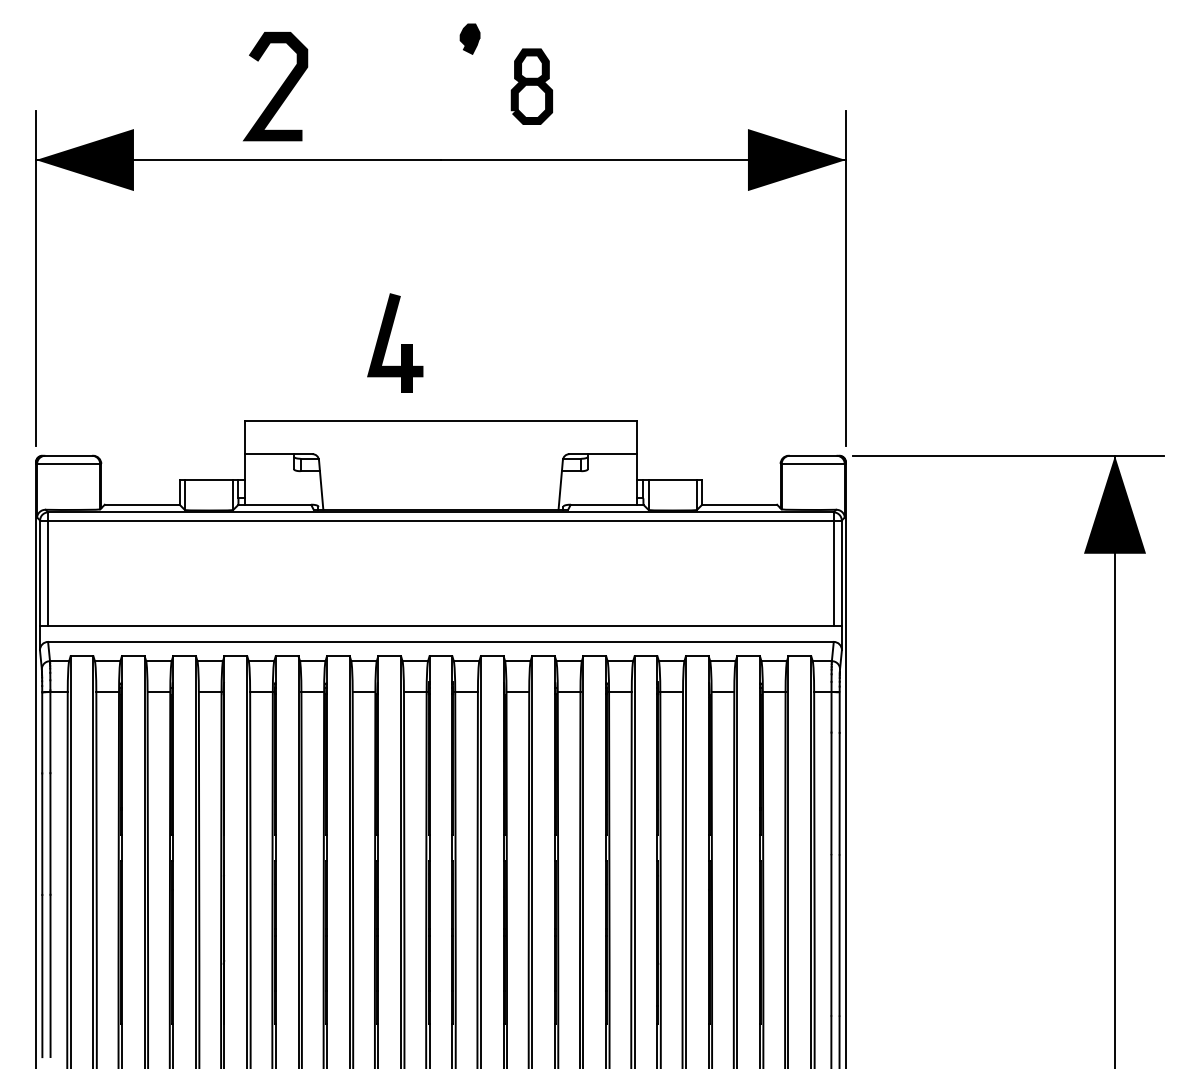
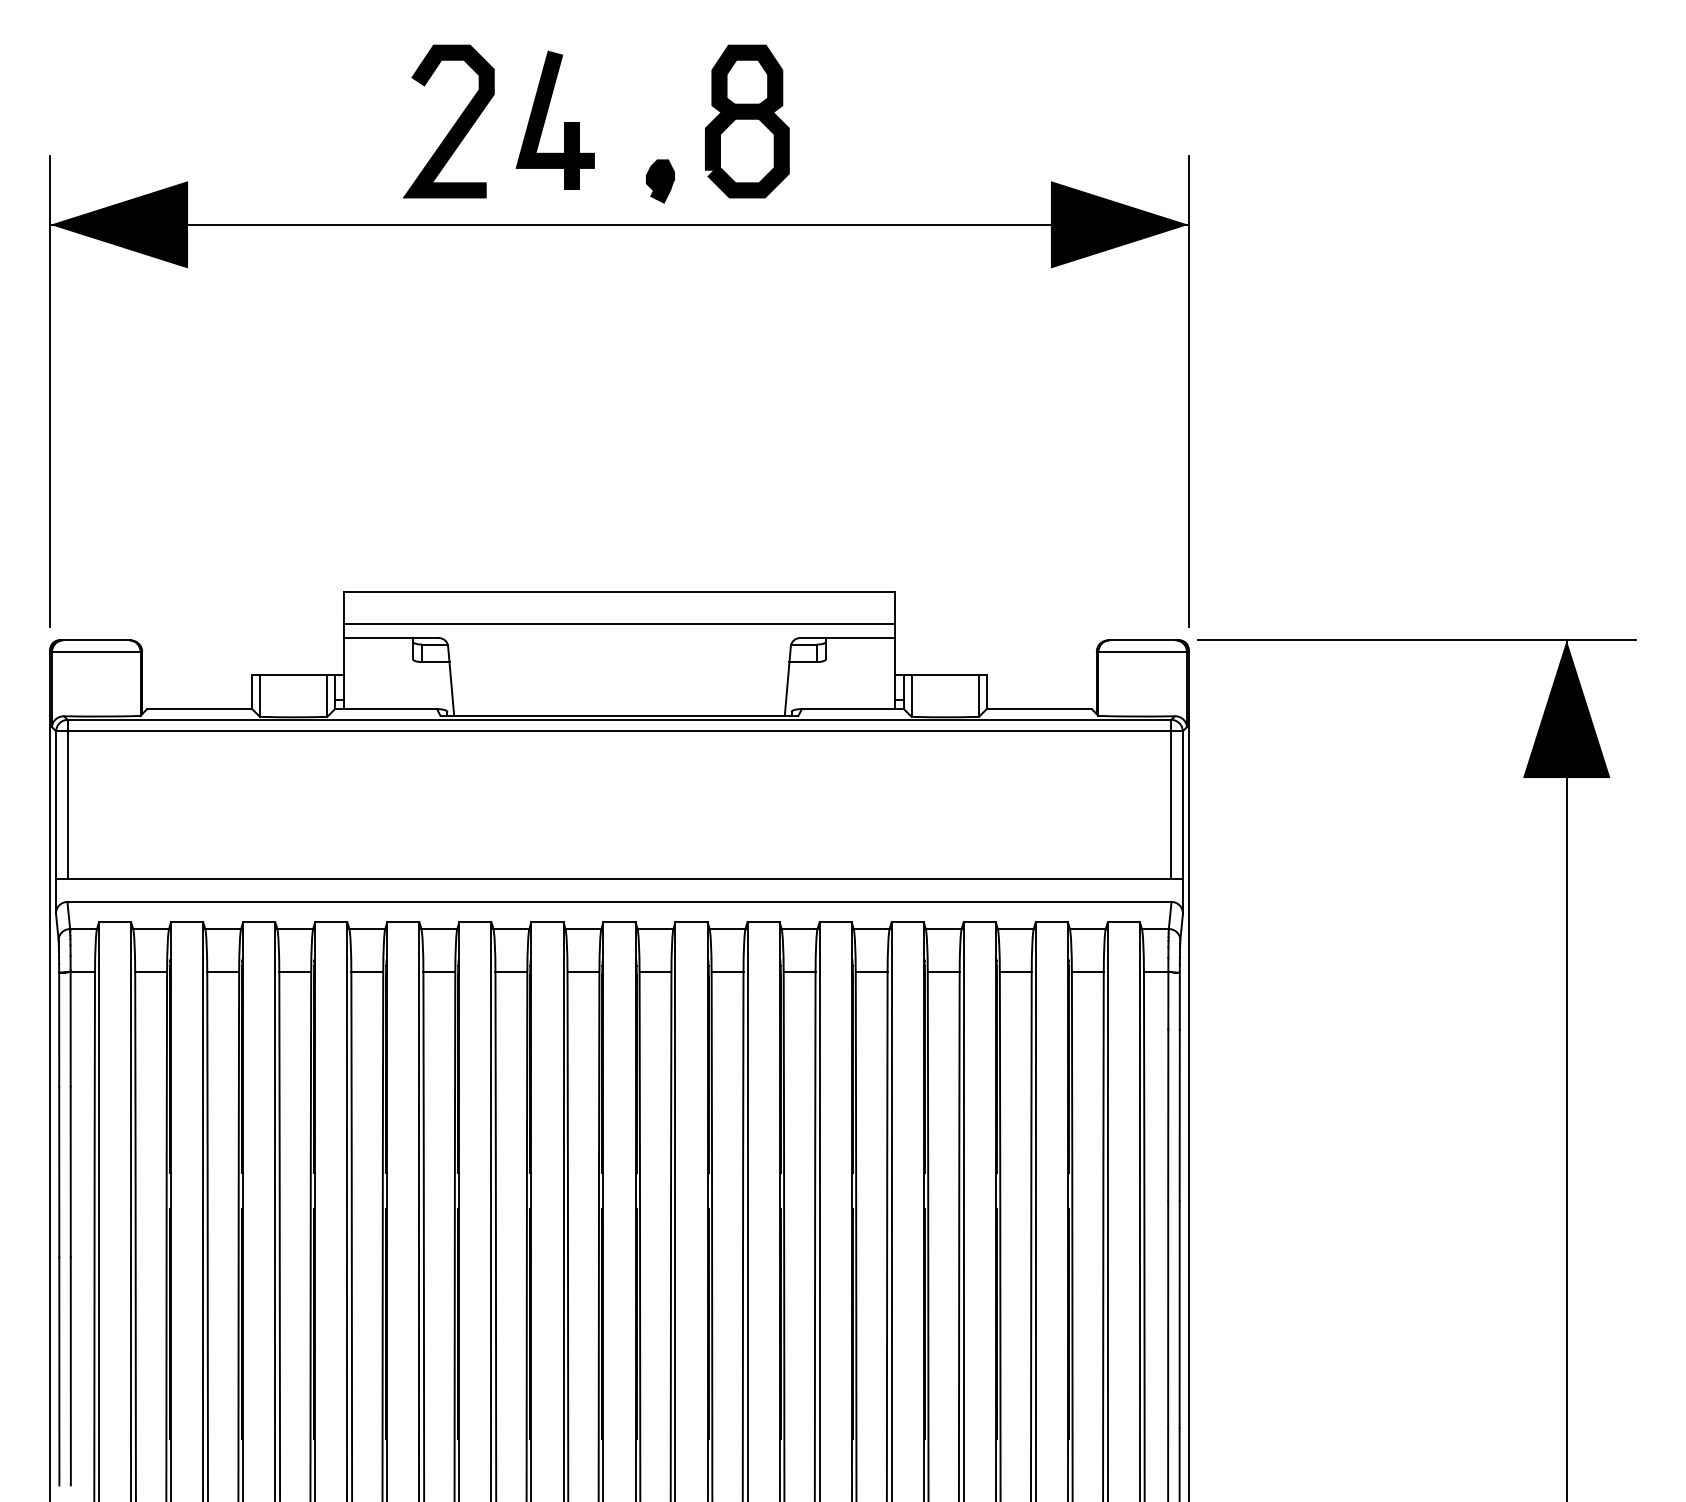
part: (469, 38) -> (659, 180), moved
part: (531, 86) -> (746, 121), size x1.43
curve: (278, 89) -> (453, 125), moved
part: (401, 344) -> (564, 122), moved
line: (440, 444) -> (618, 624), added

